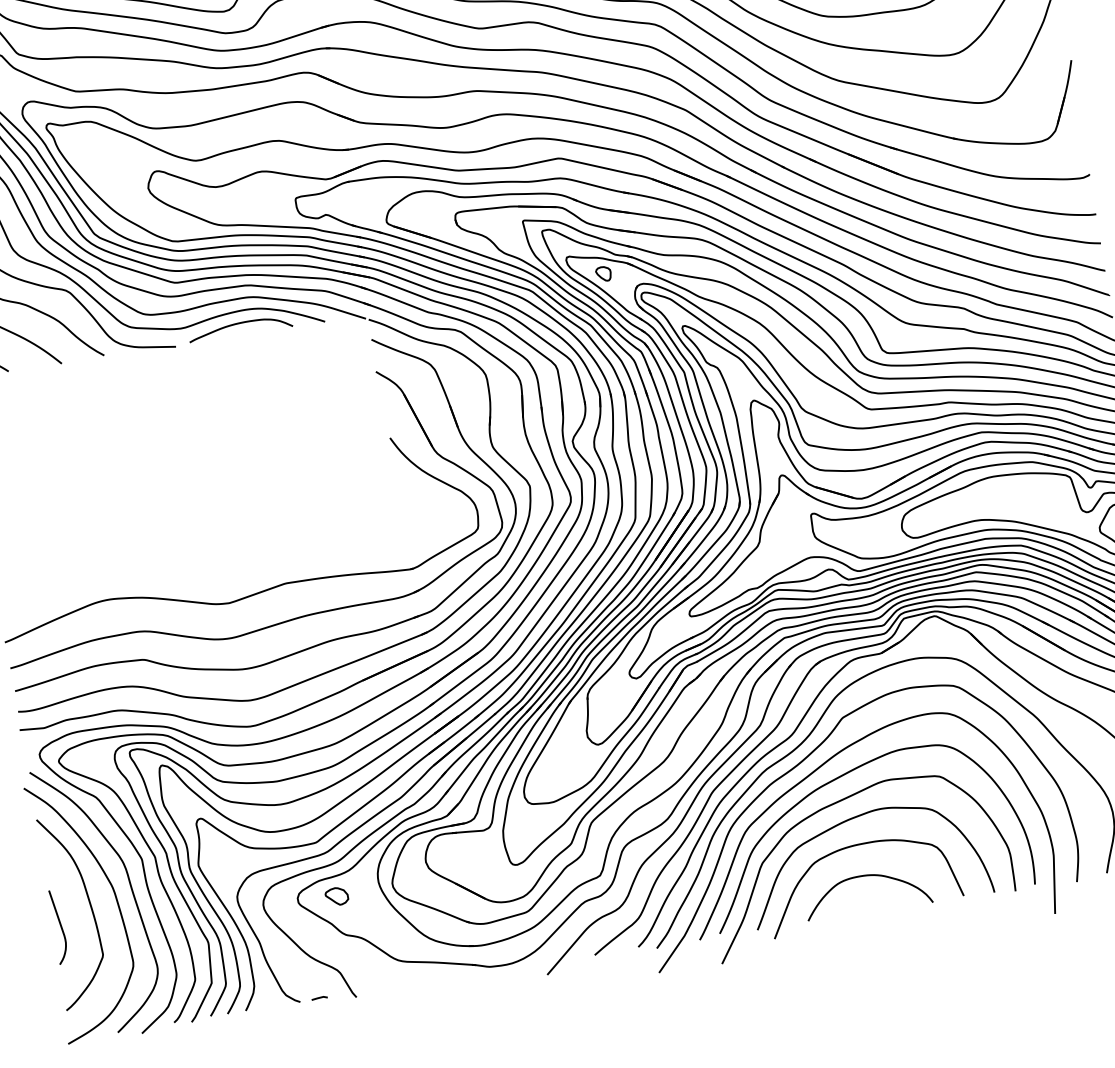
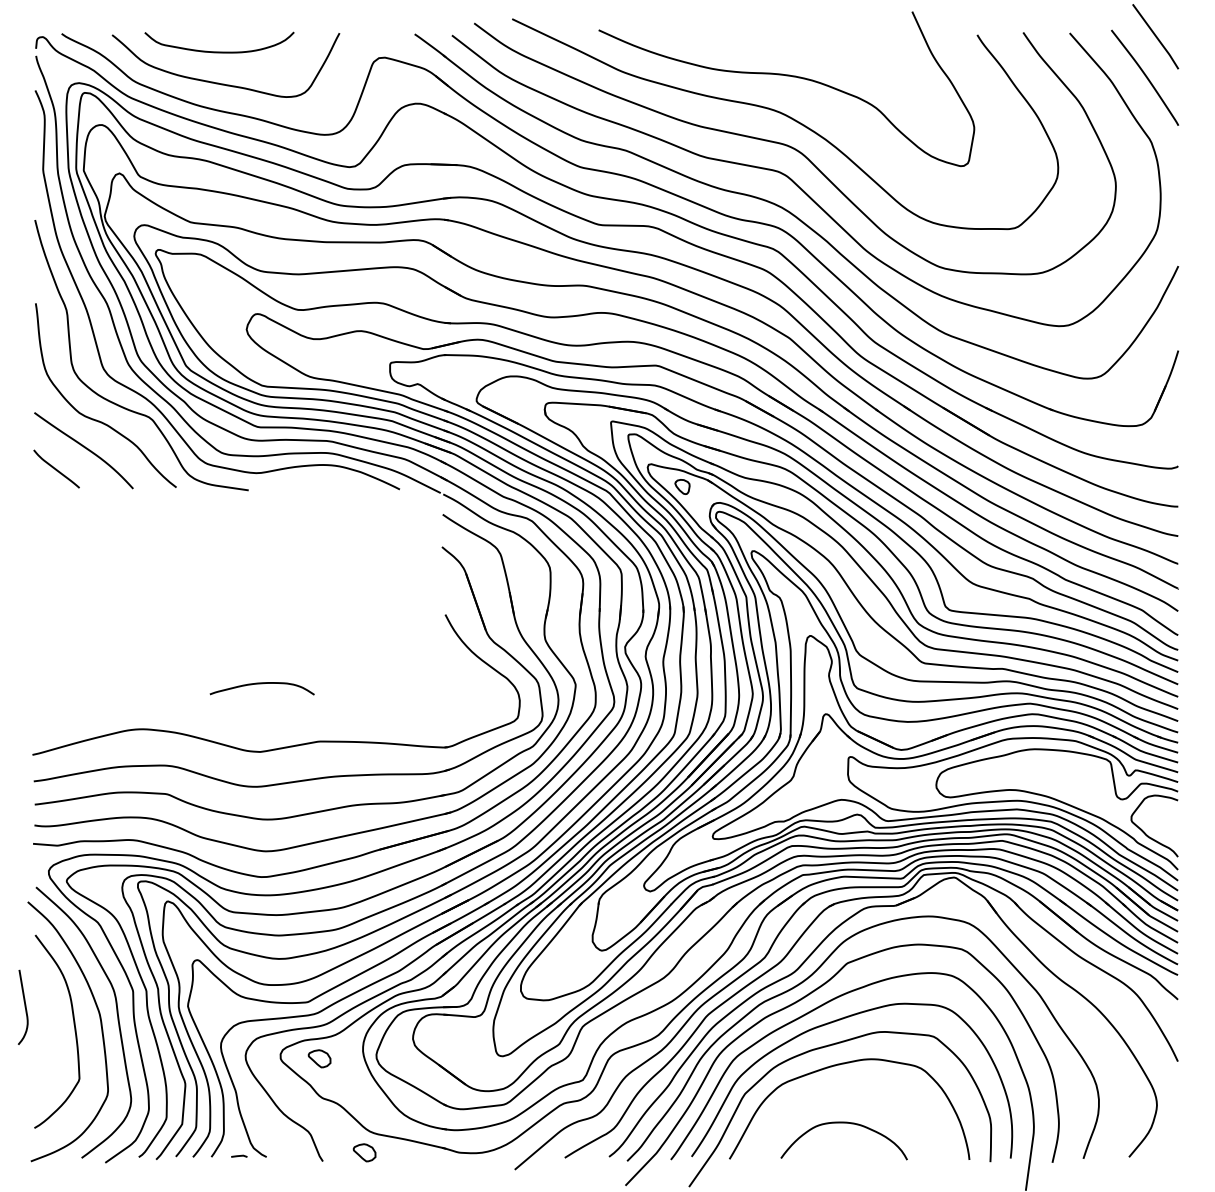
curve: (239, 324) -> (261, 684), moved
curve: (854, 846) -> (838, 1092), removed
curve: (59, 925) -> (24, 1006), moved
part: (396, 981) -> (364, 1152), added
line: (319, 997) -> (239, 1155), moved

